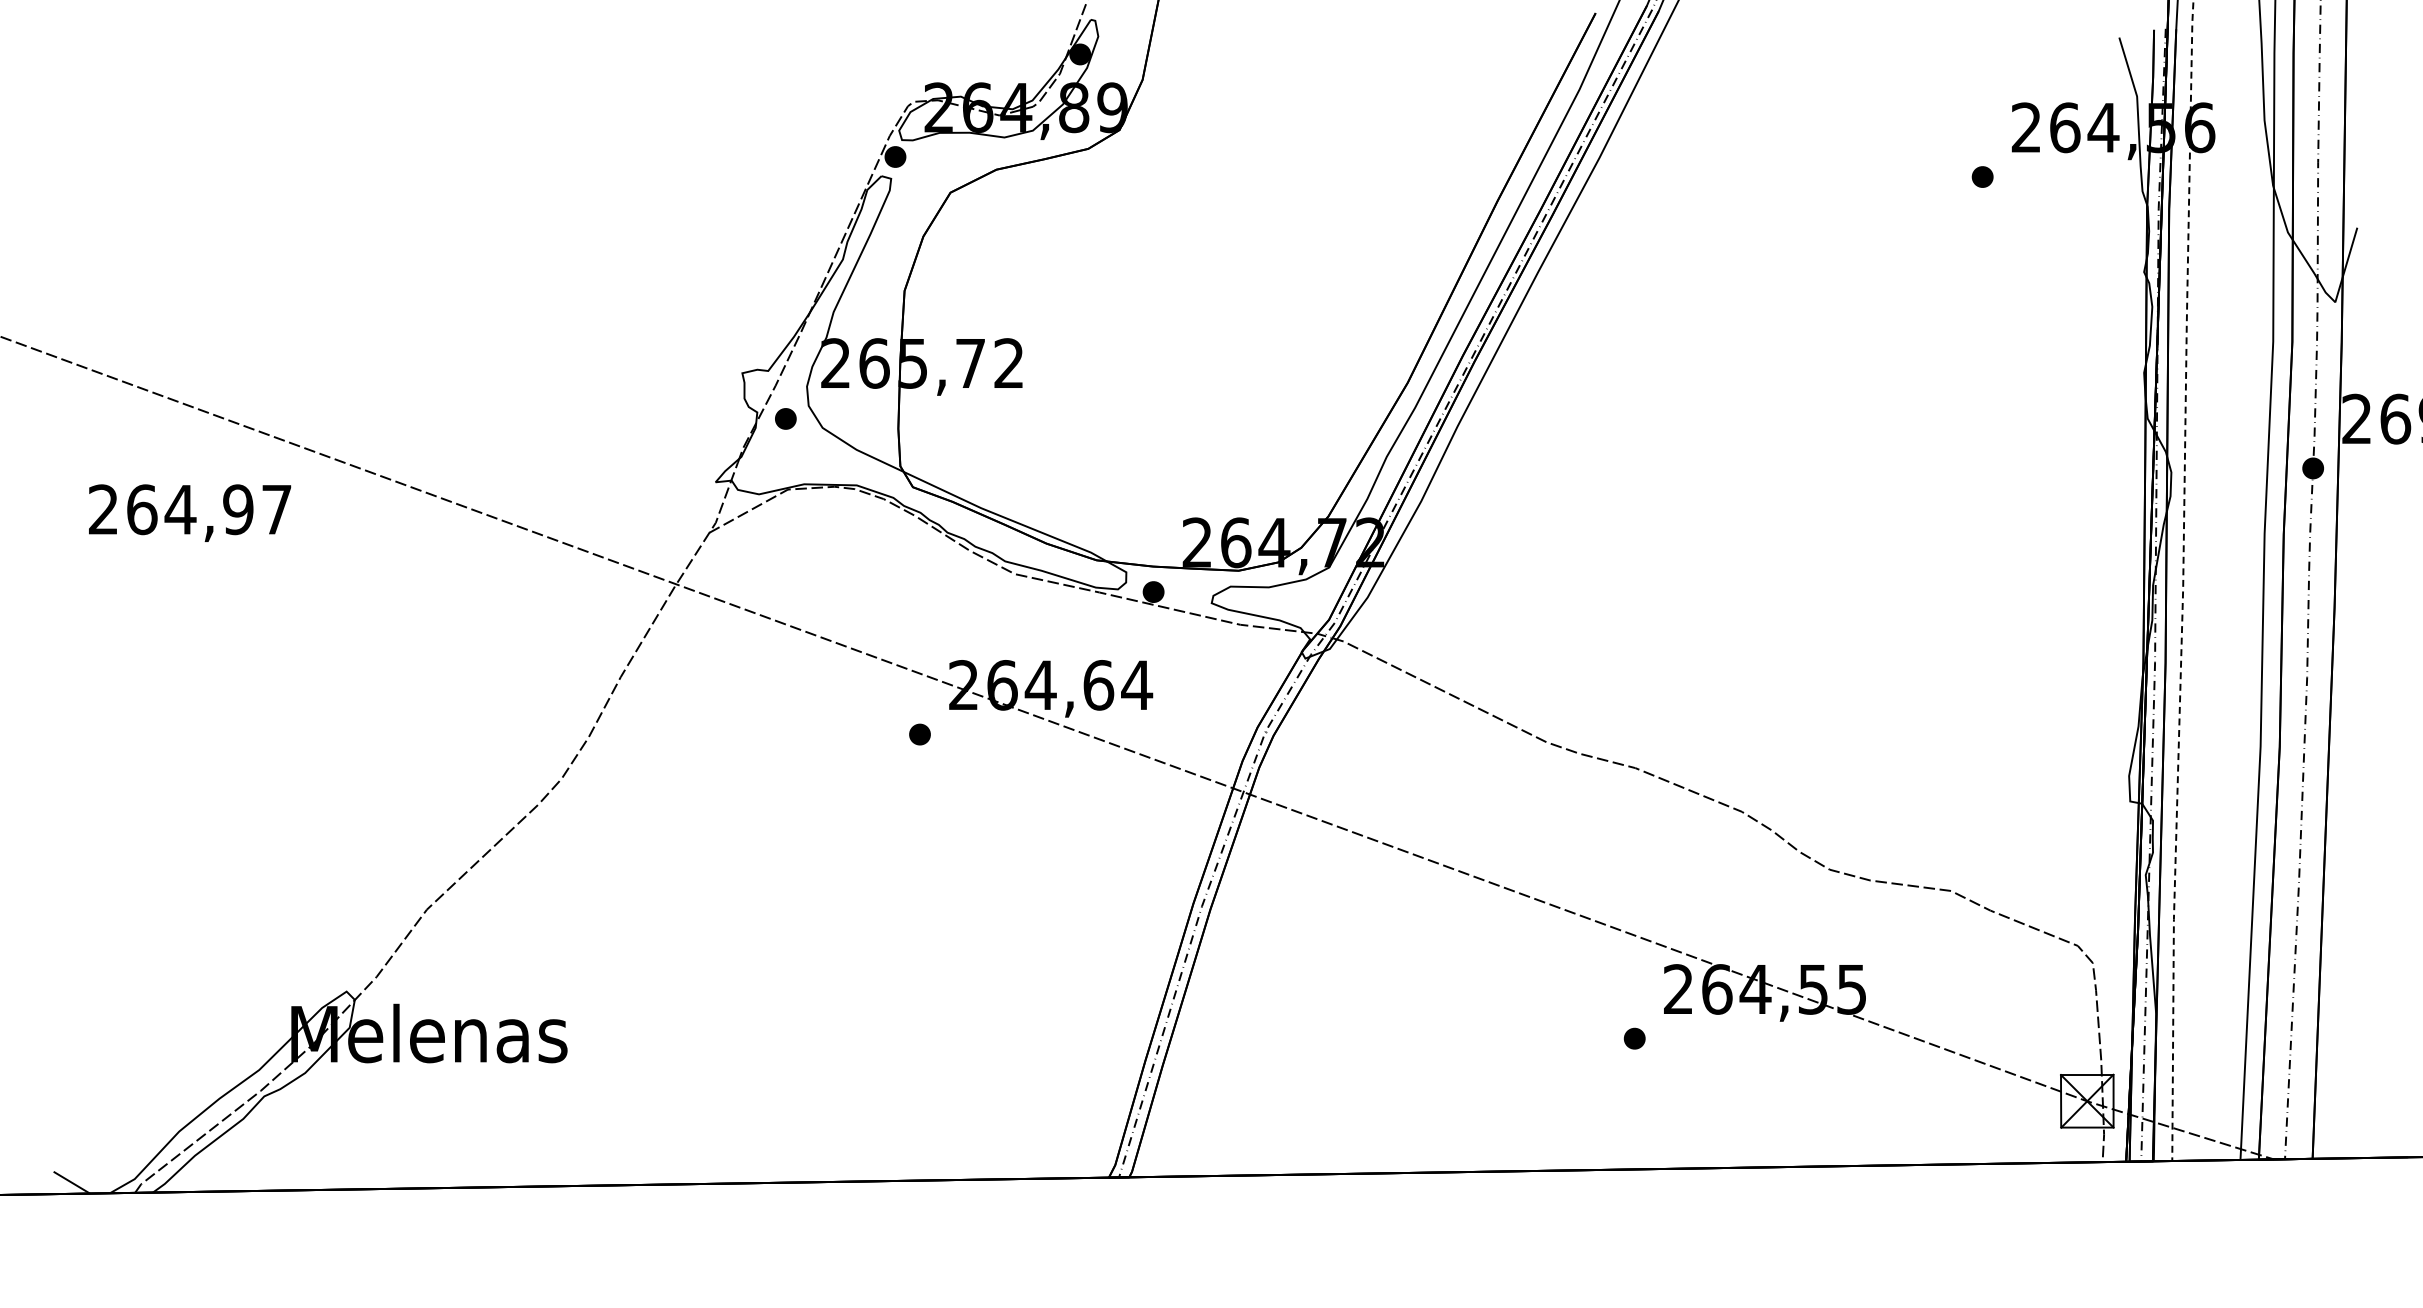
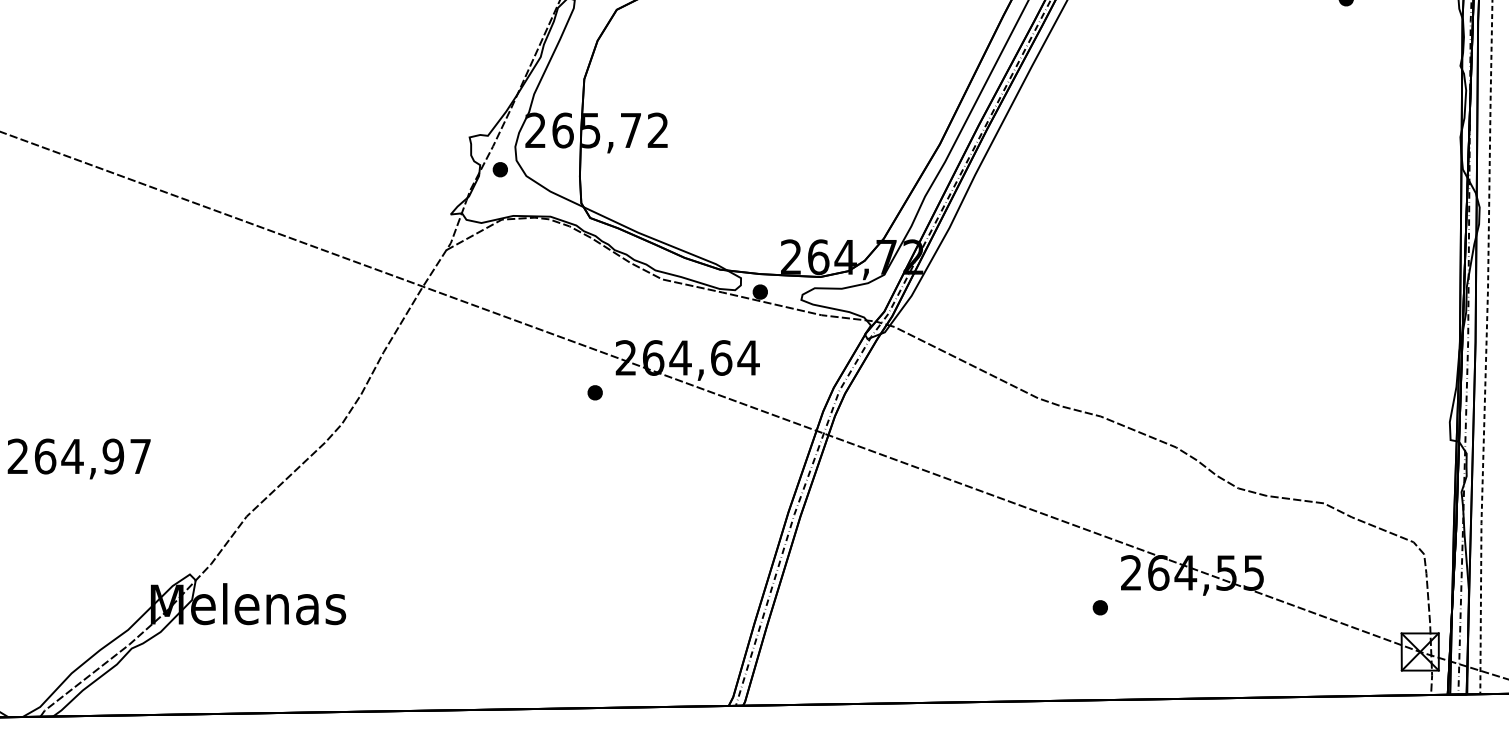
text: (190, 512) -> (79, 458), moved

